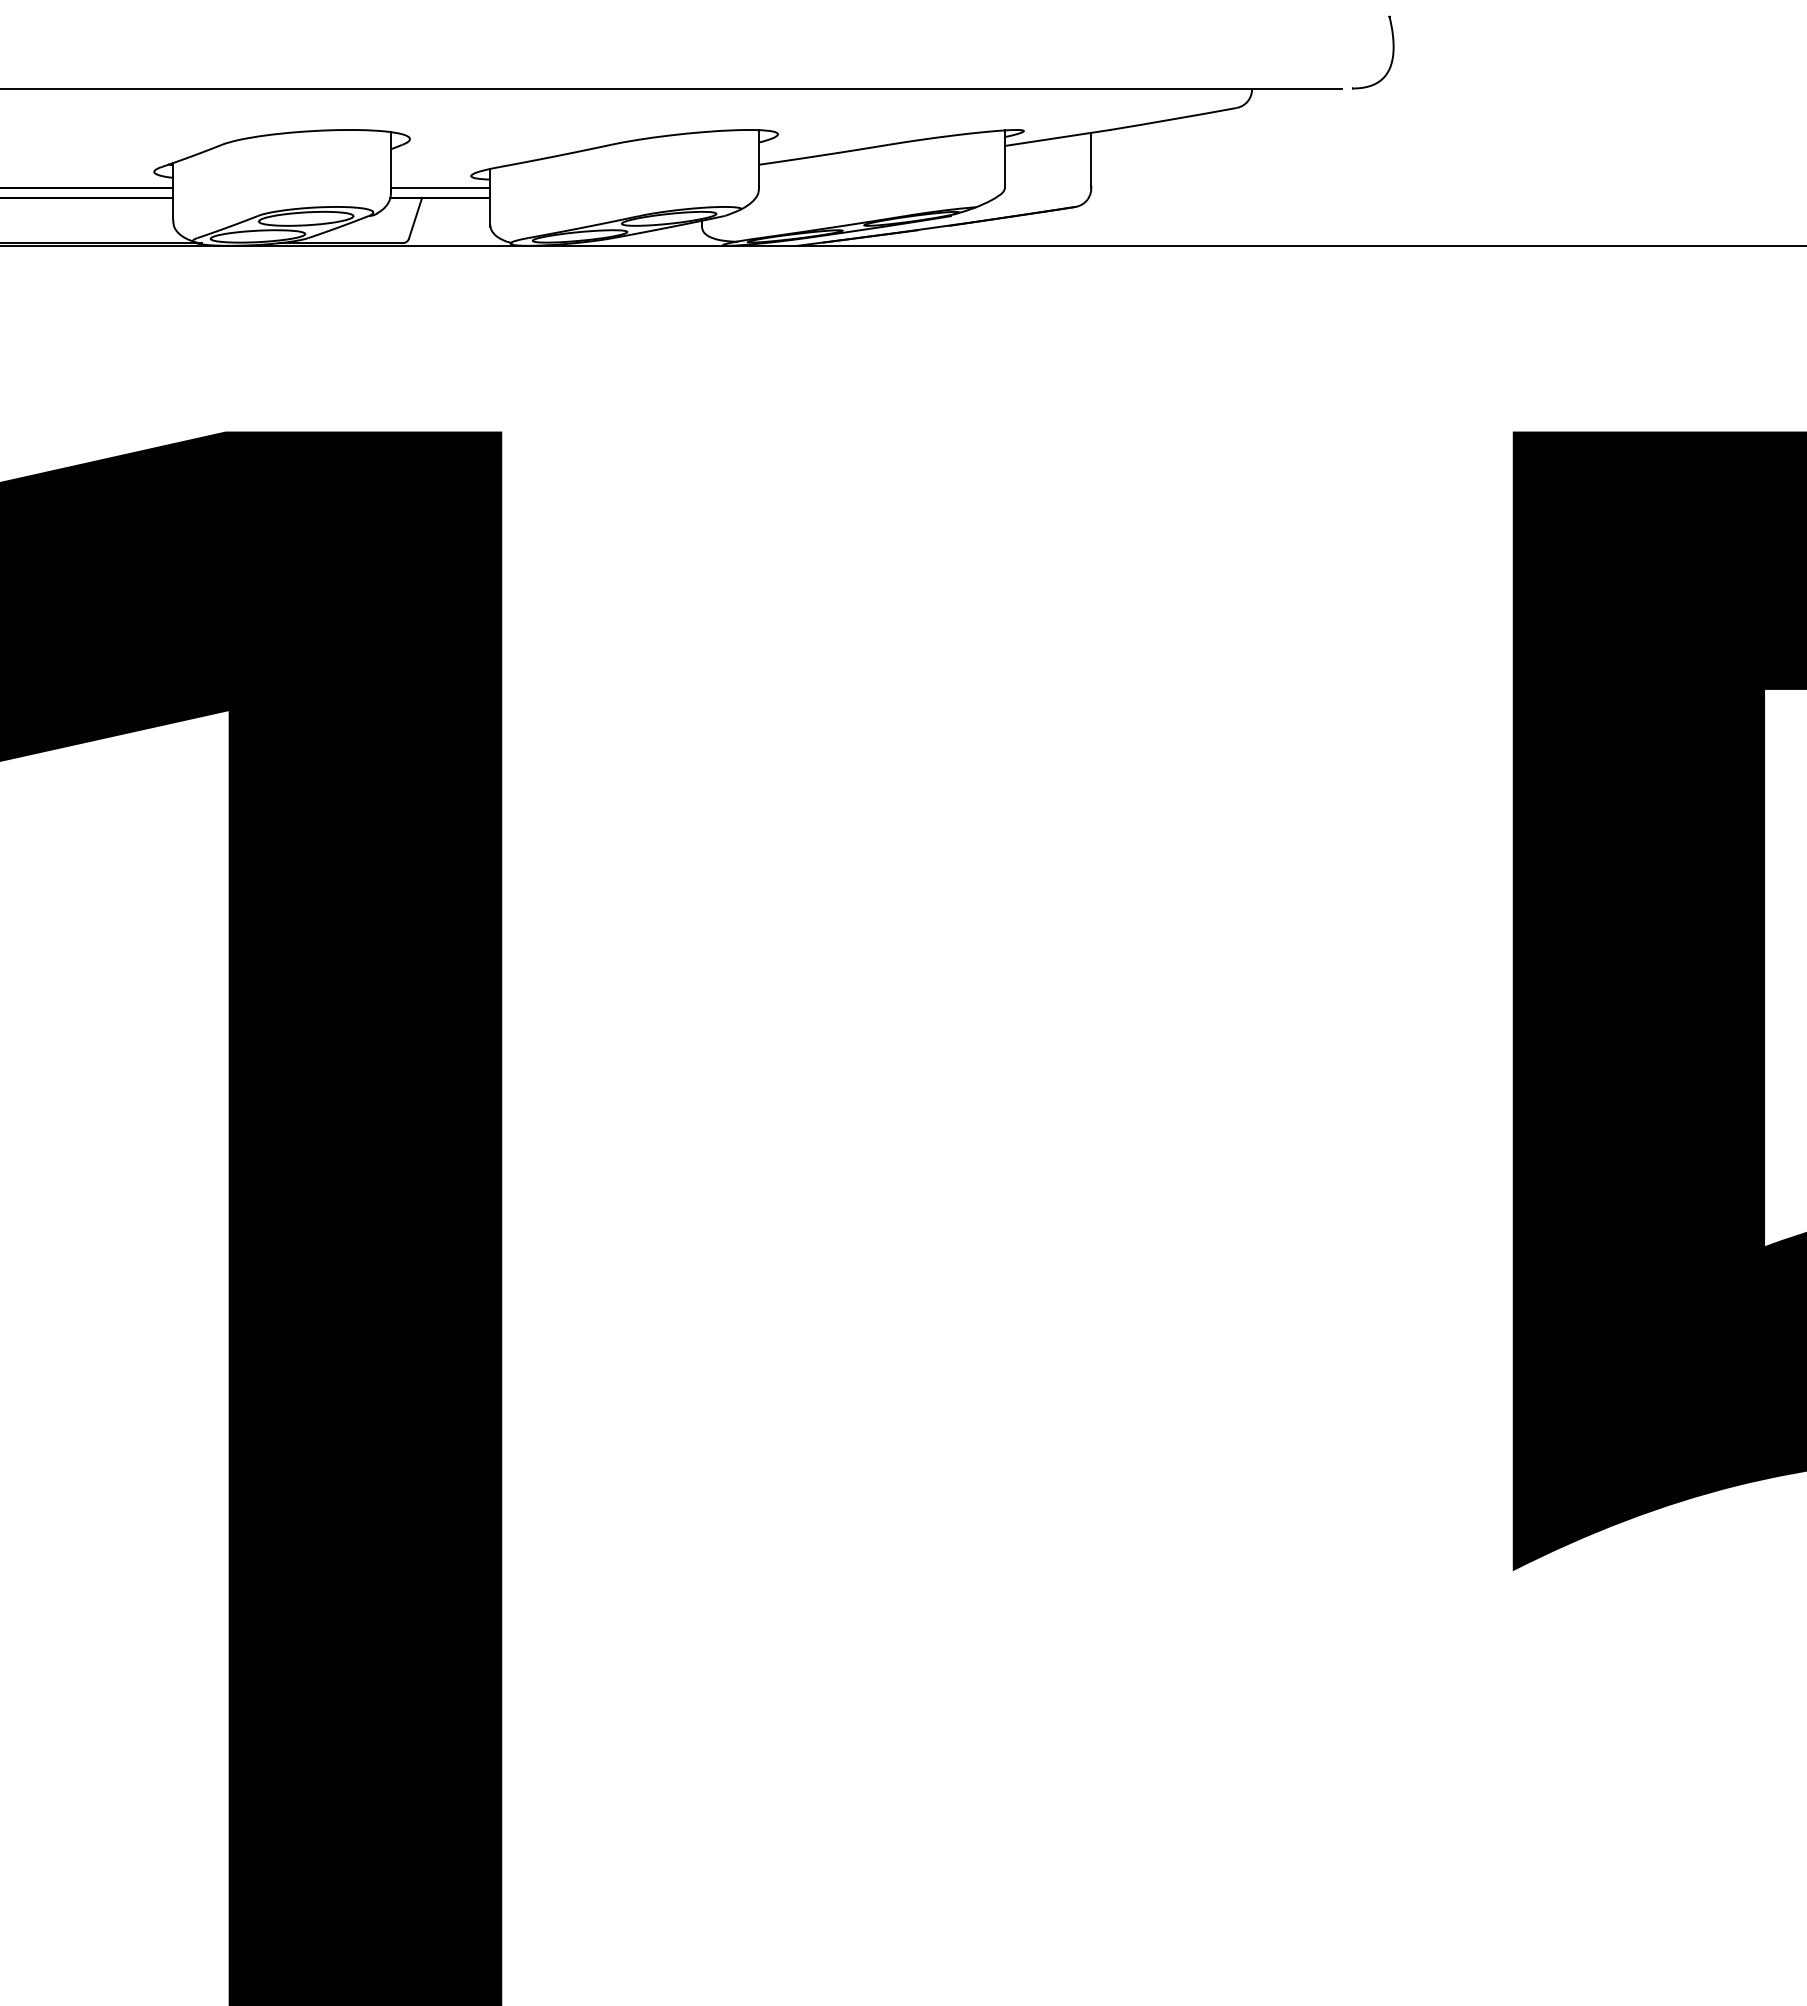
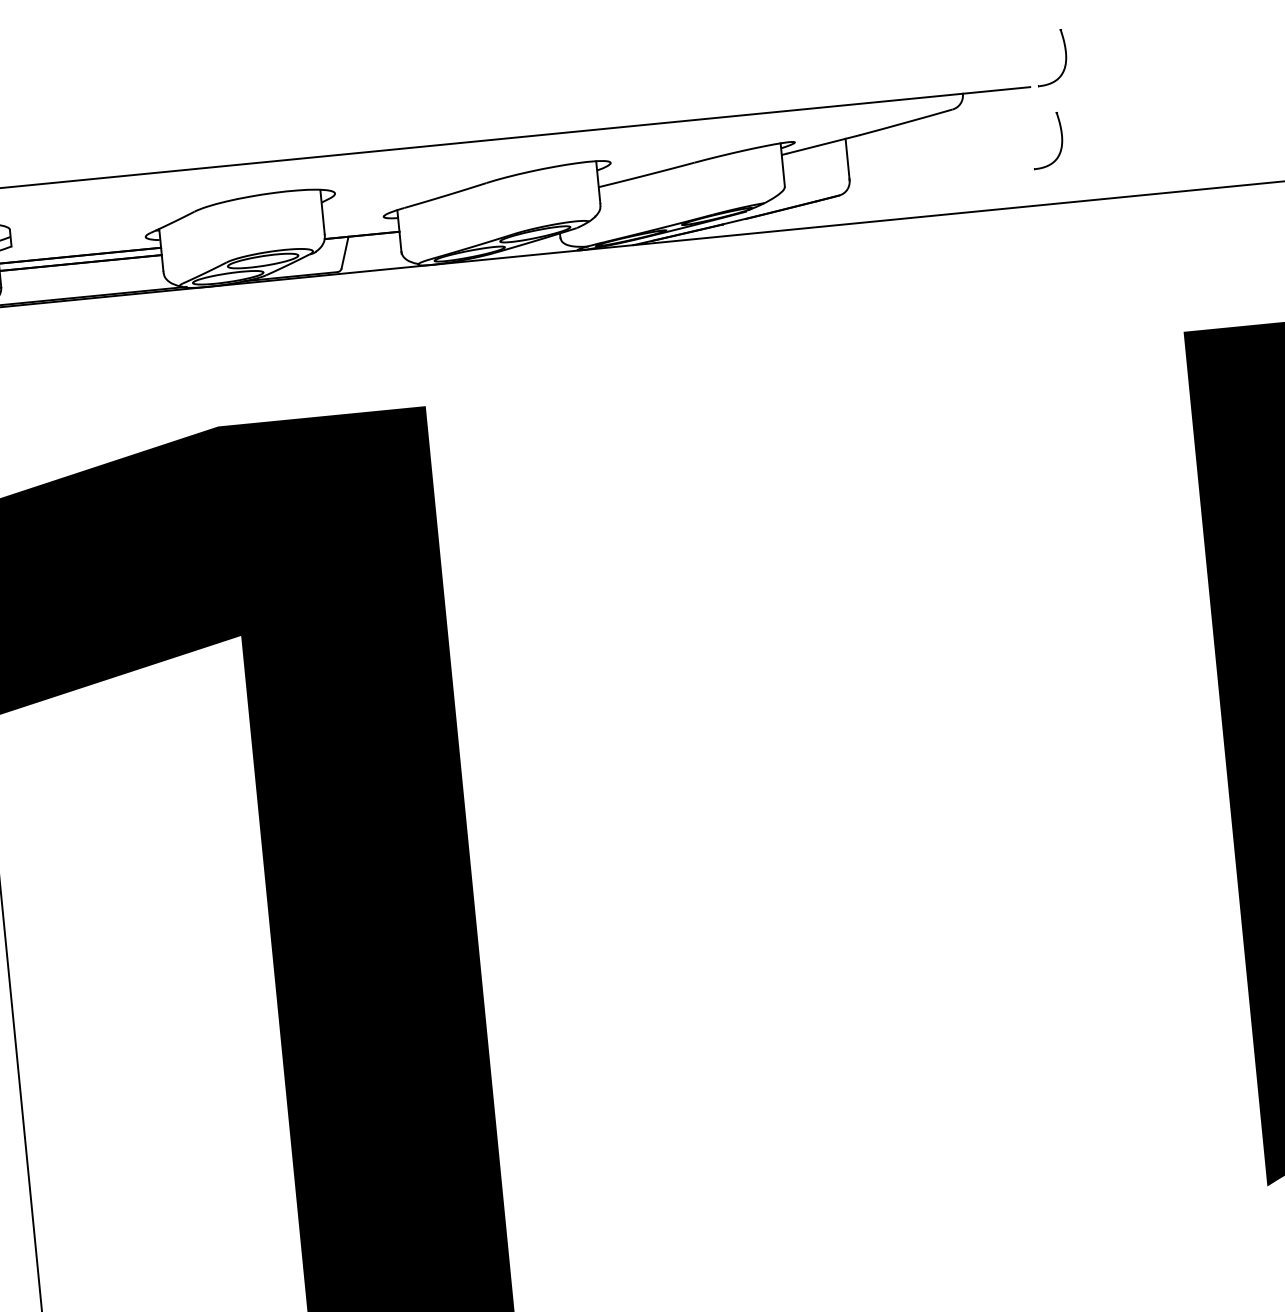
curve: (1375, 167) -> (1061, 143), added
line: (440, 188) -> (361, 228), removed

